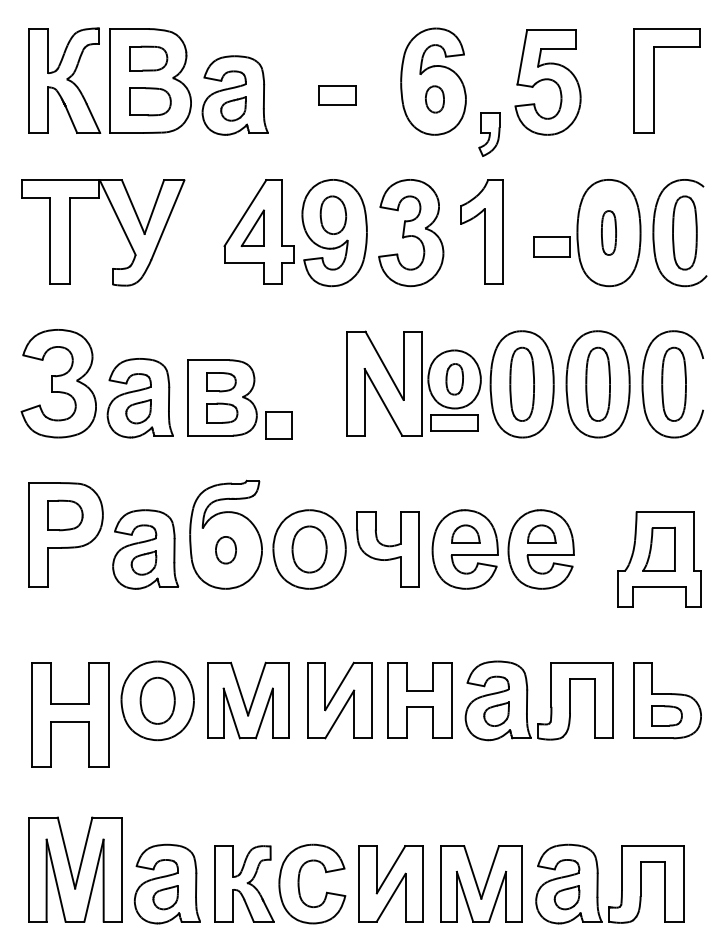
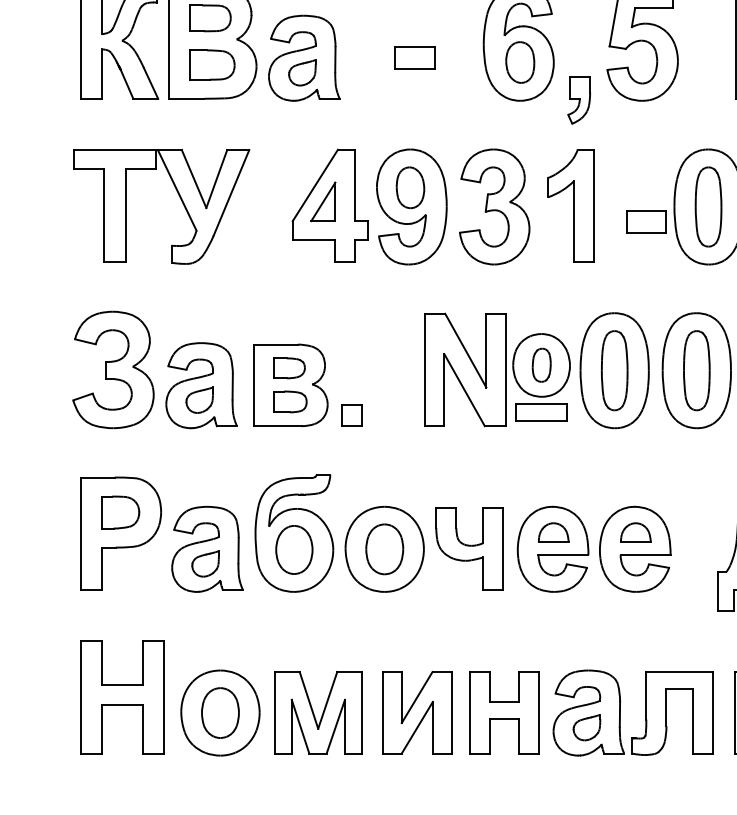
part: (434, 99) -> (519, 62), size x1.43
part: (608, 232) -> (708, 206), size x1.67
part: (278, 425) -> (351, 415), size x0.71
part: (225, 550) -> (293, 550), size x1.67
part: (70, 714) -> (122, 696), moved

